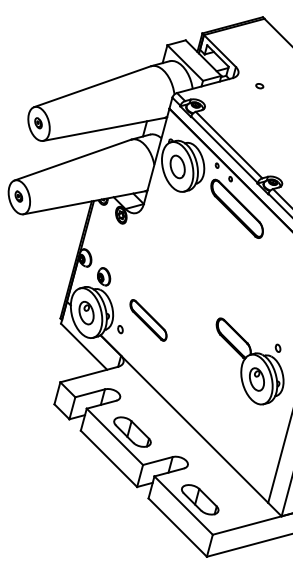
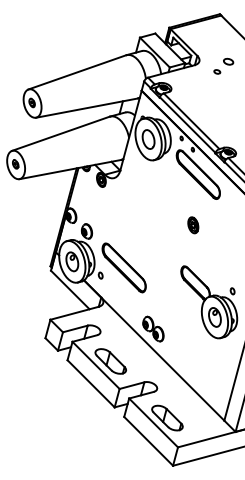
part: (272, 73) -> (227, 61), added
part: (231, 269) -> (193, 225), added
part: (148, 320) -> (124, 268), size x1.43
part: (183, 393) -> (153, 329), added

